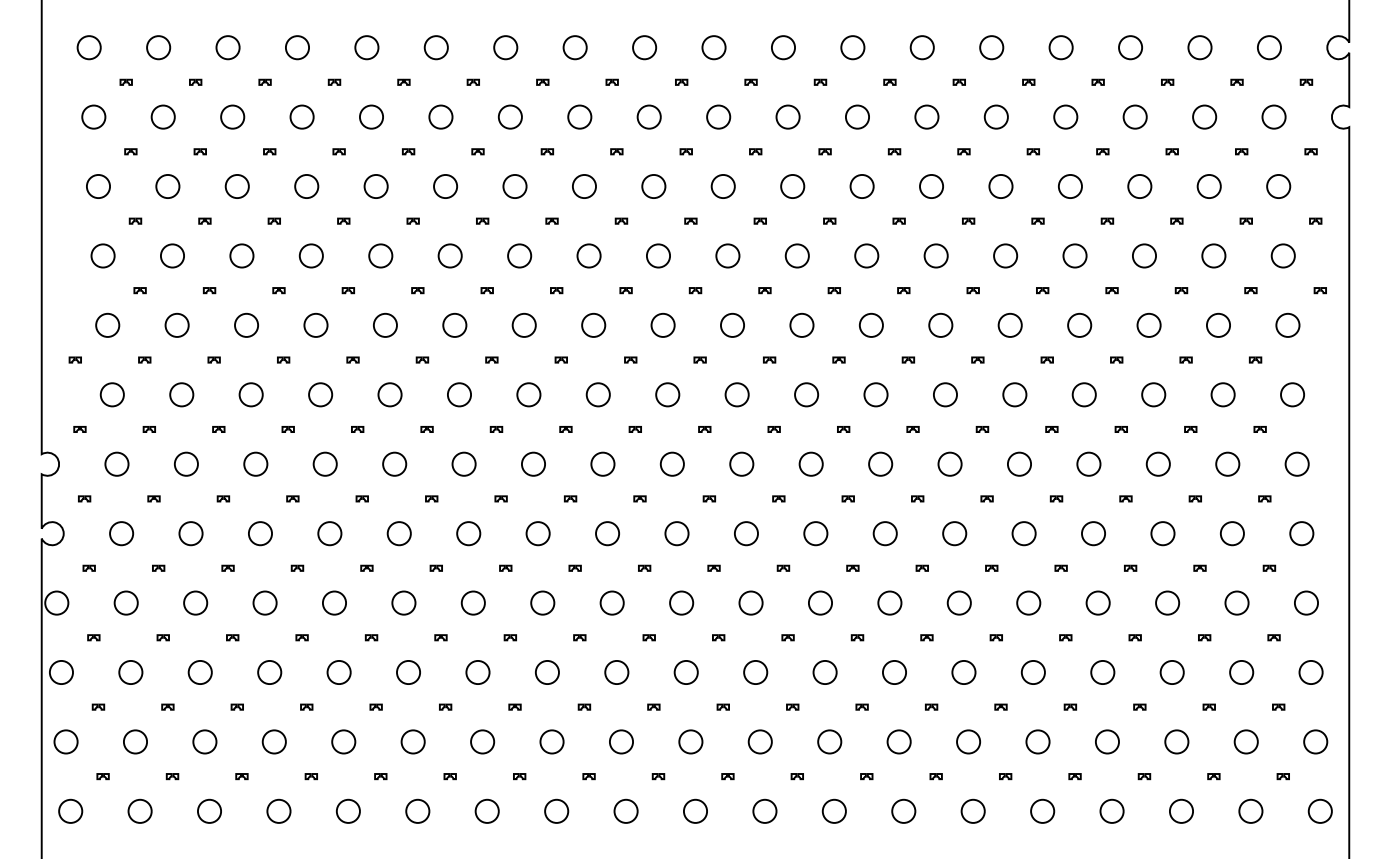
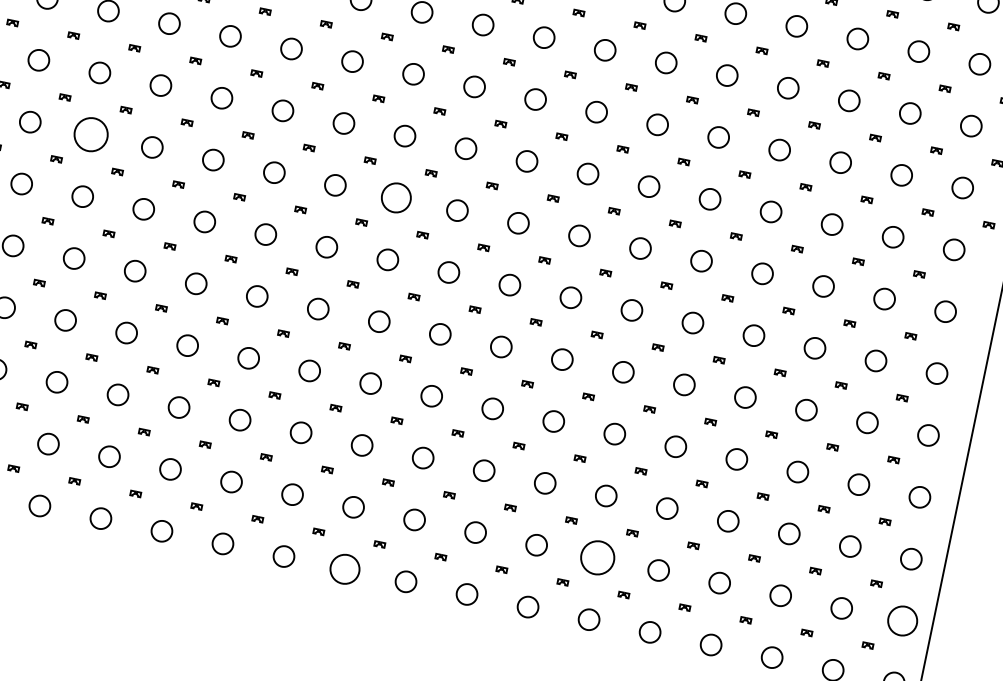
circle: (320, 394) -> (91, 134), size x1.6
circle: (667, 394) -> (396, 197), size x1.4
circle: (968, 741) -> (597, 557), size x1.6
circle: (1315, 741) -> (902, 620), size x1.4
circle: (695, 810) -> (345, 568), size x1.4

